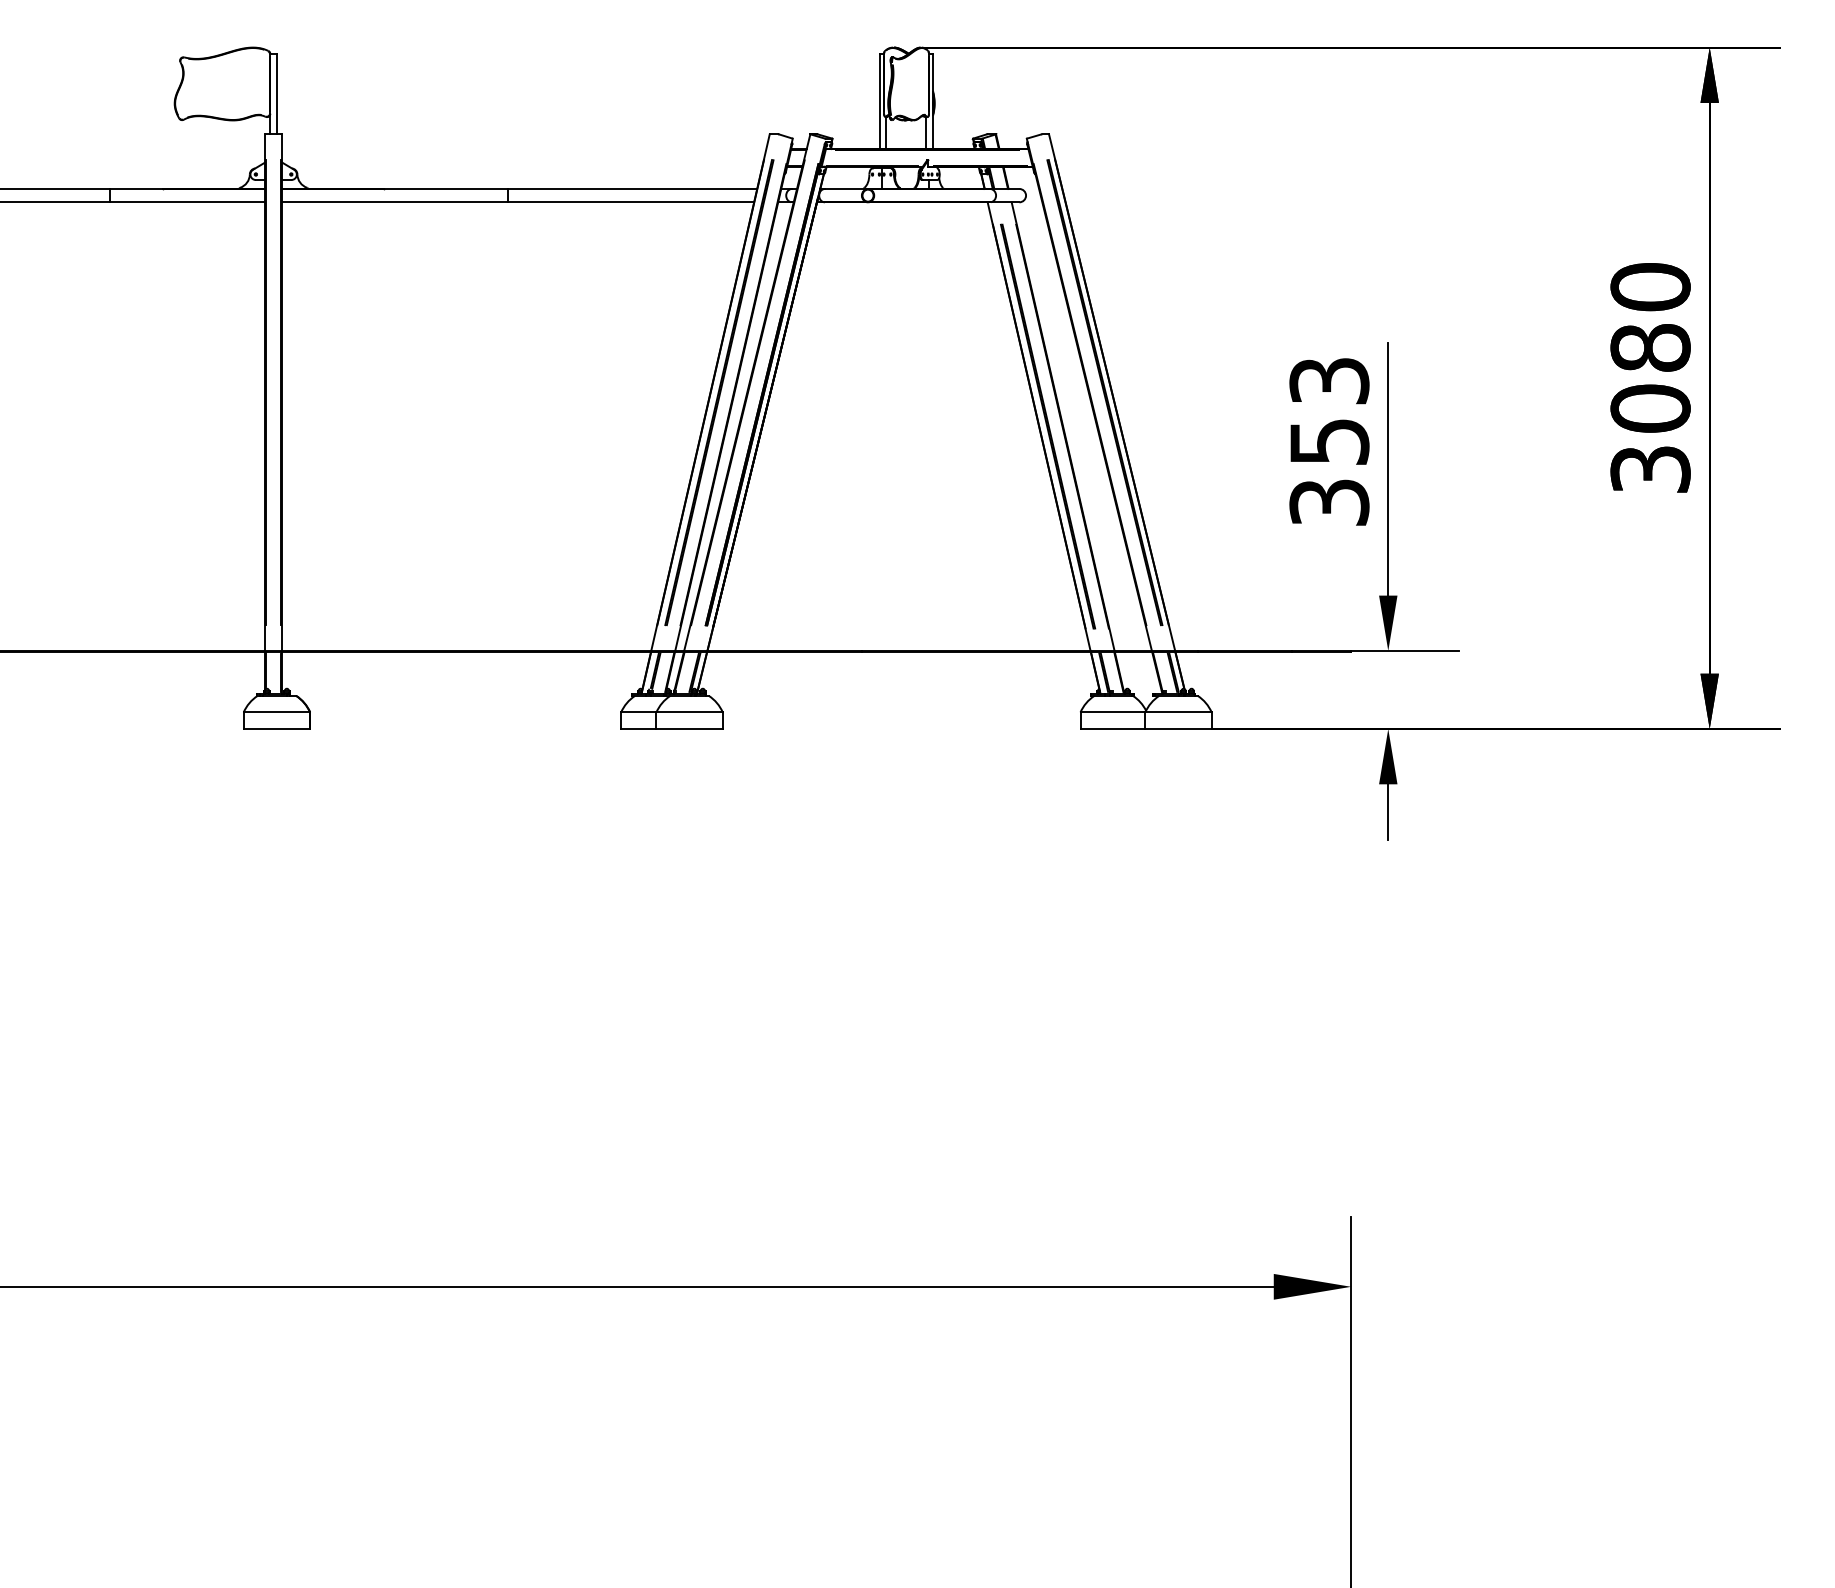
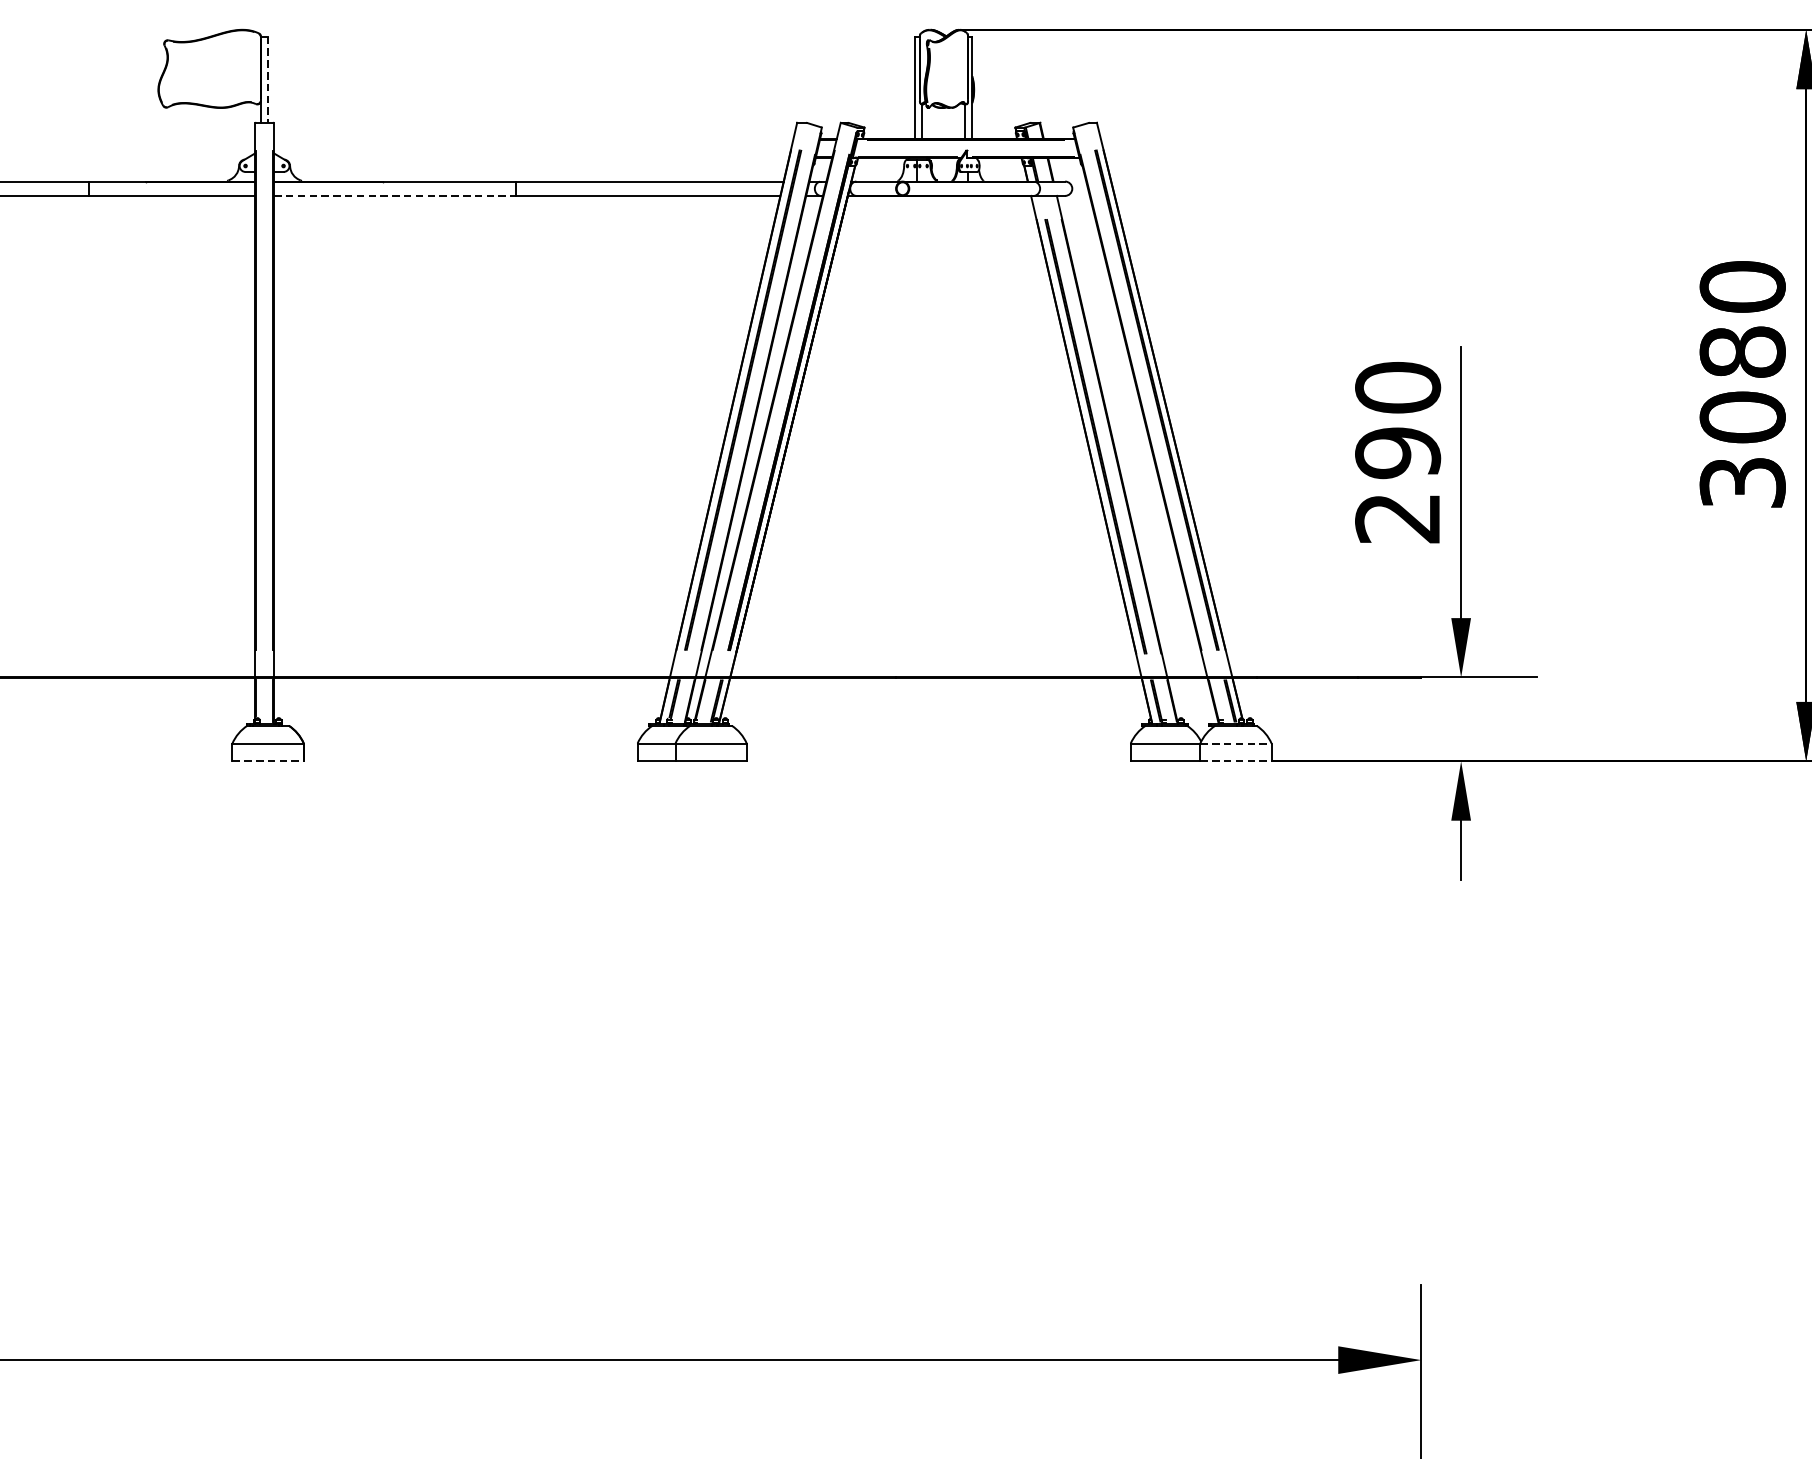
line: (276, 94) -> (267, 80), solid -> dashed
line: (395, 202) -> (395, 196), solid -> dashed
text: (1329, 441) -> (1398, 452), 353 -> 290
line: (1179, 712) -> (1237, 743), solid -> dashed
line: (277, 729) -> (268, 761), solid -> dashed
line: (1179, 729) -> (1237, 761), solid -> dashed

